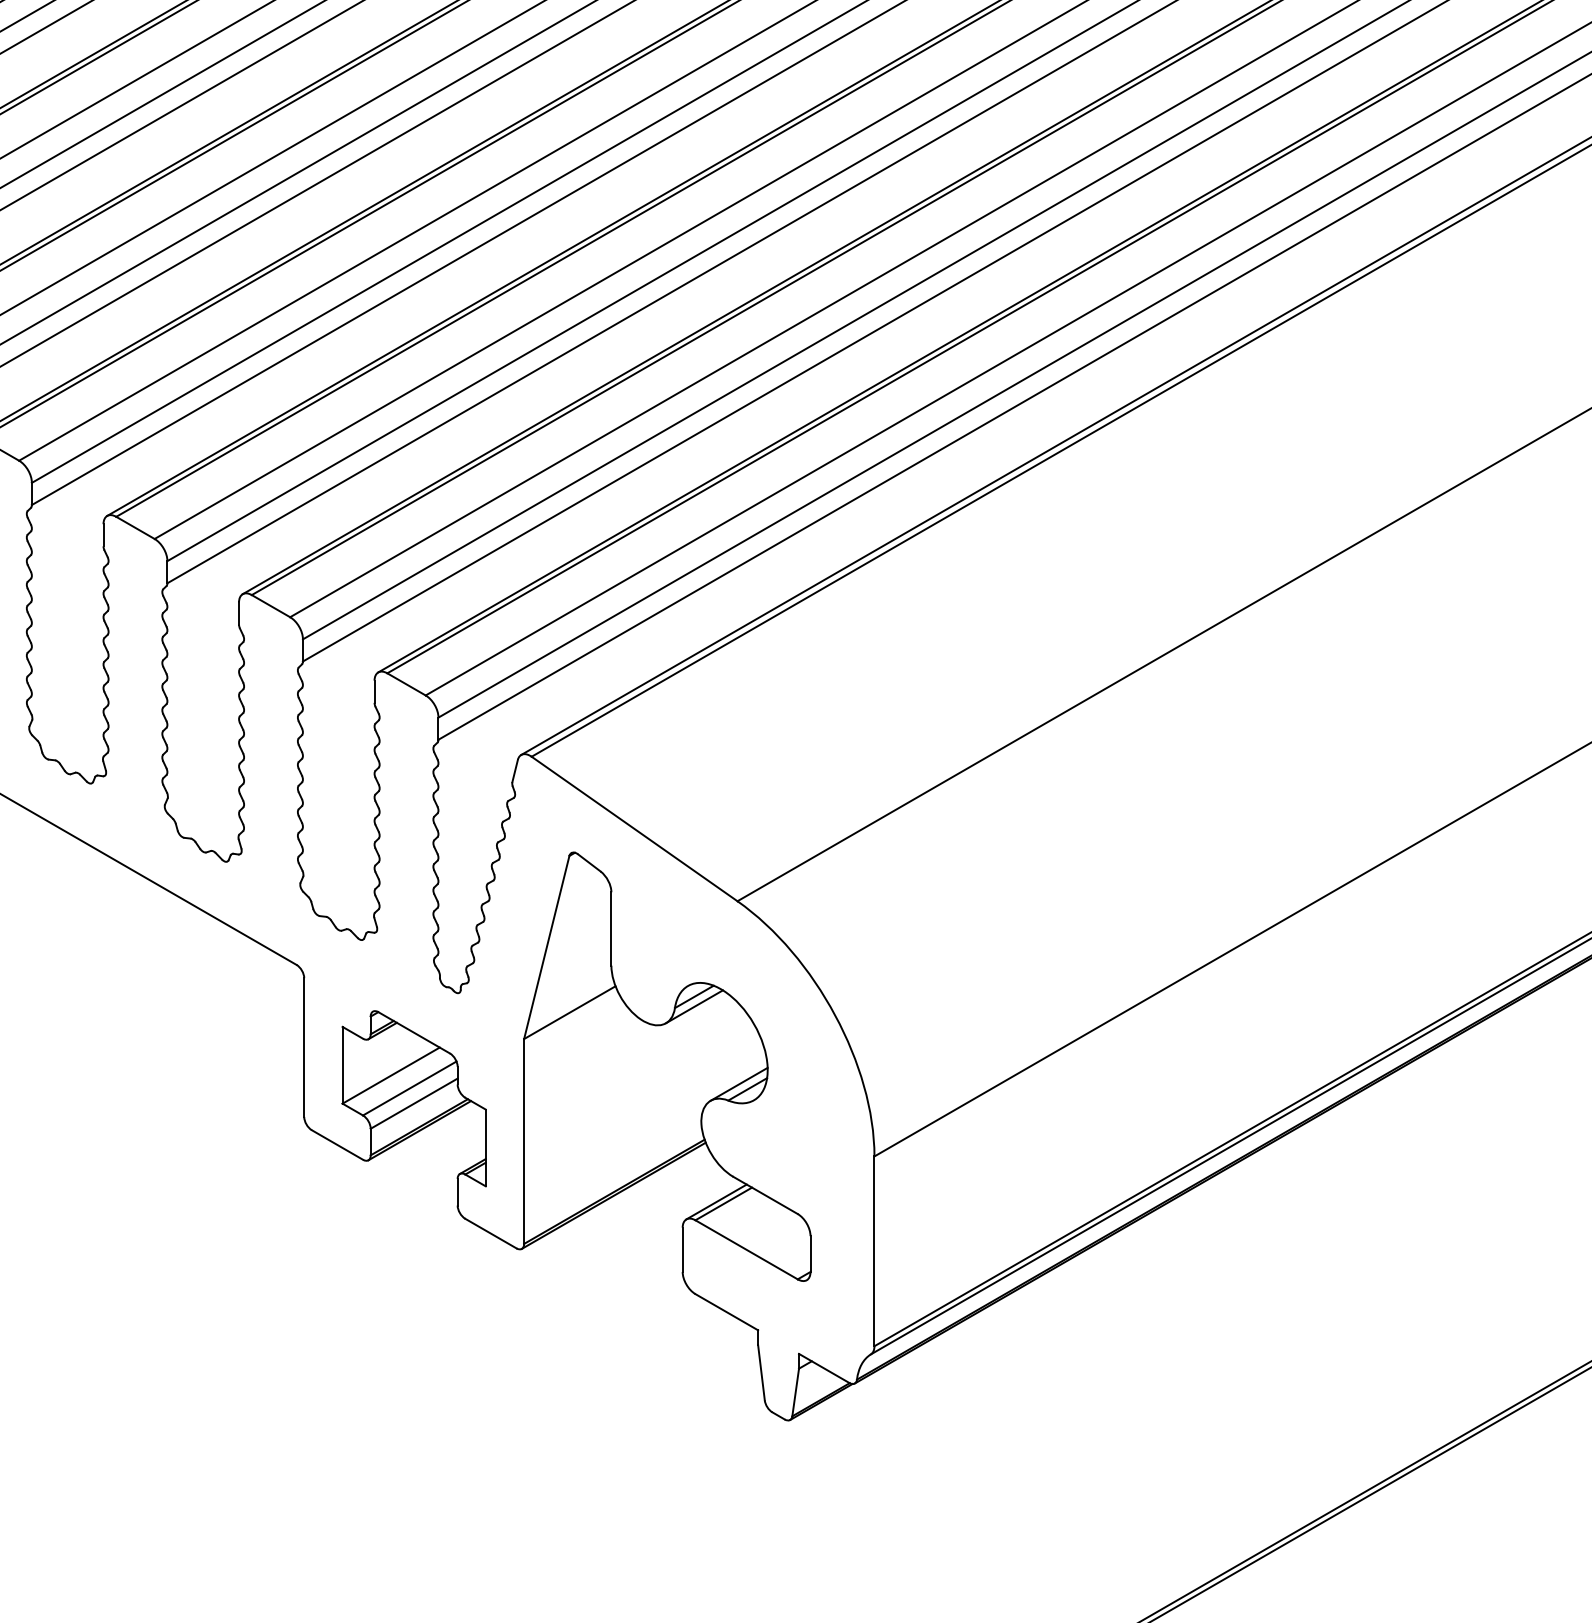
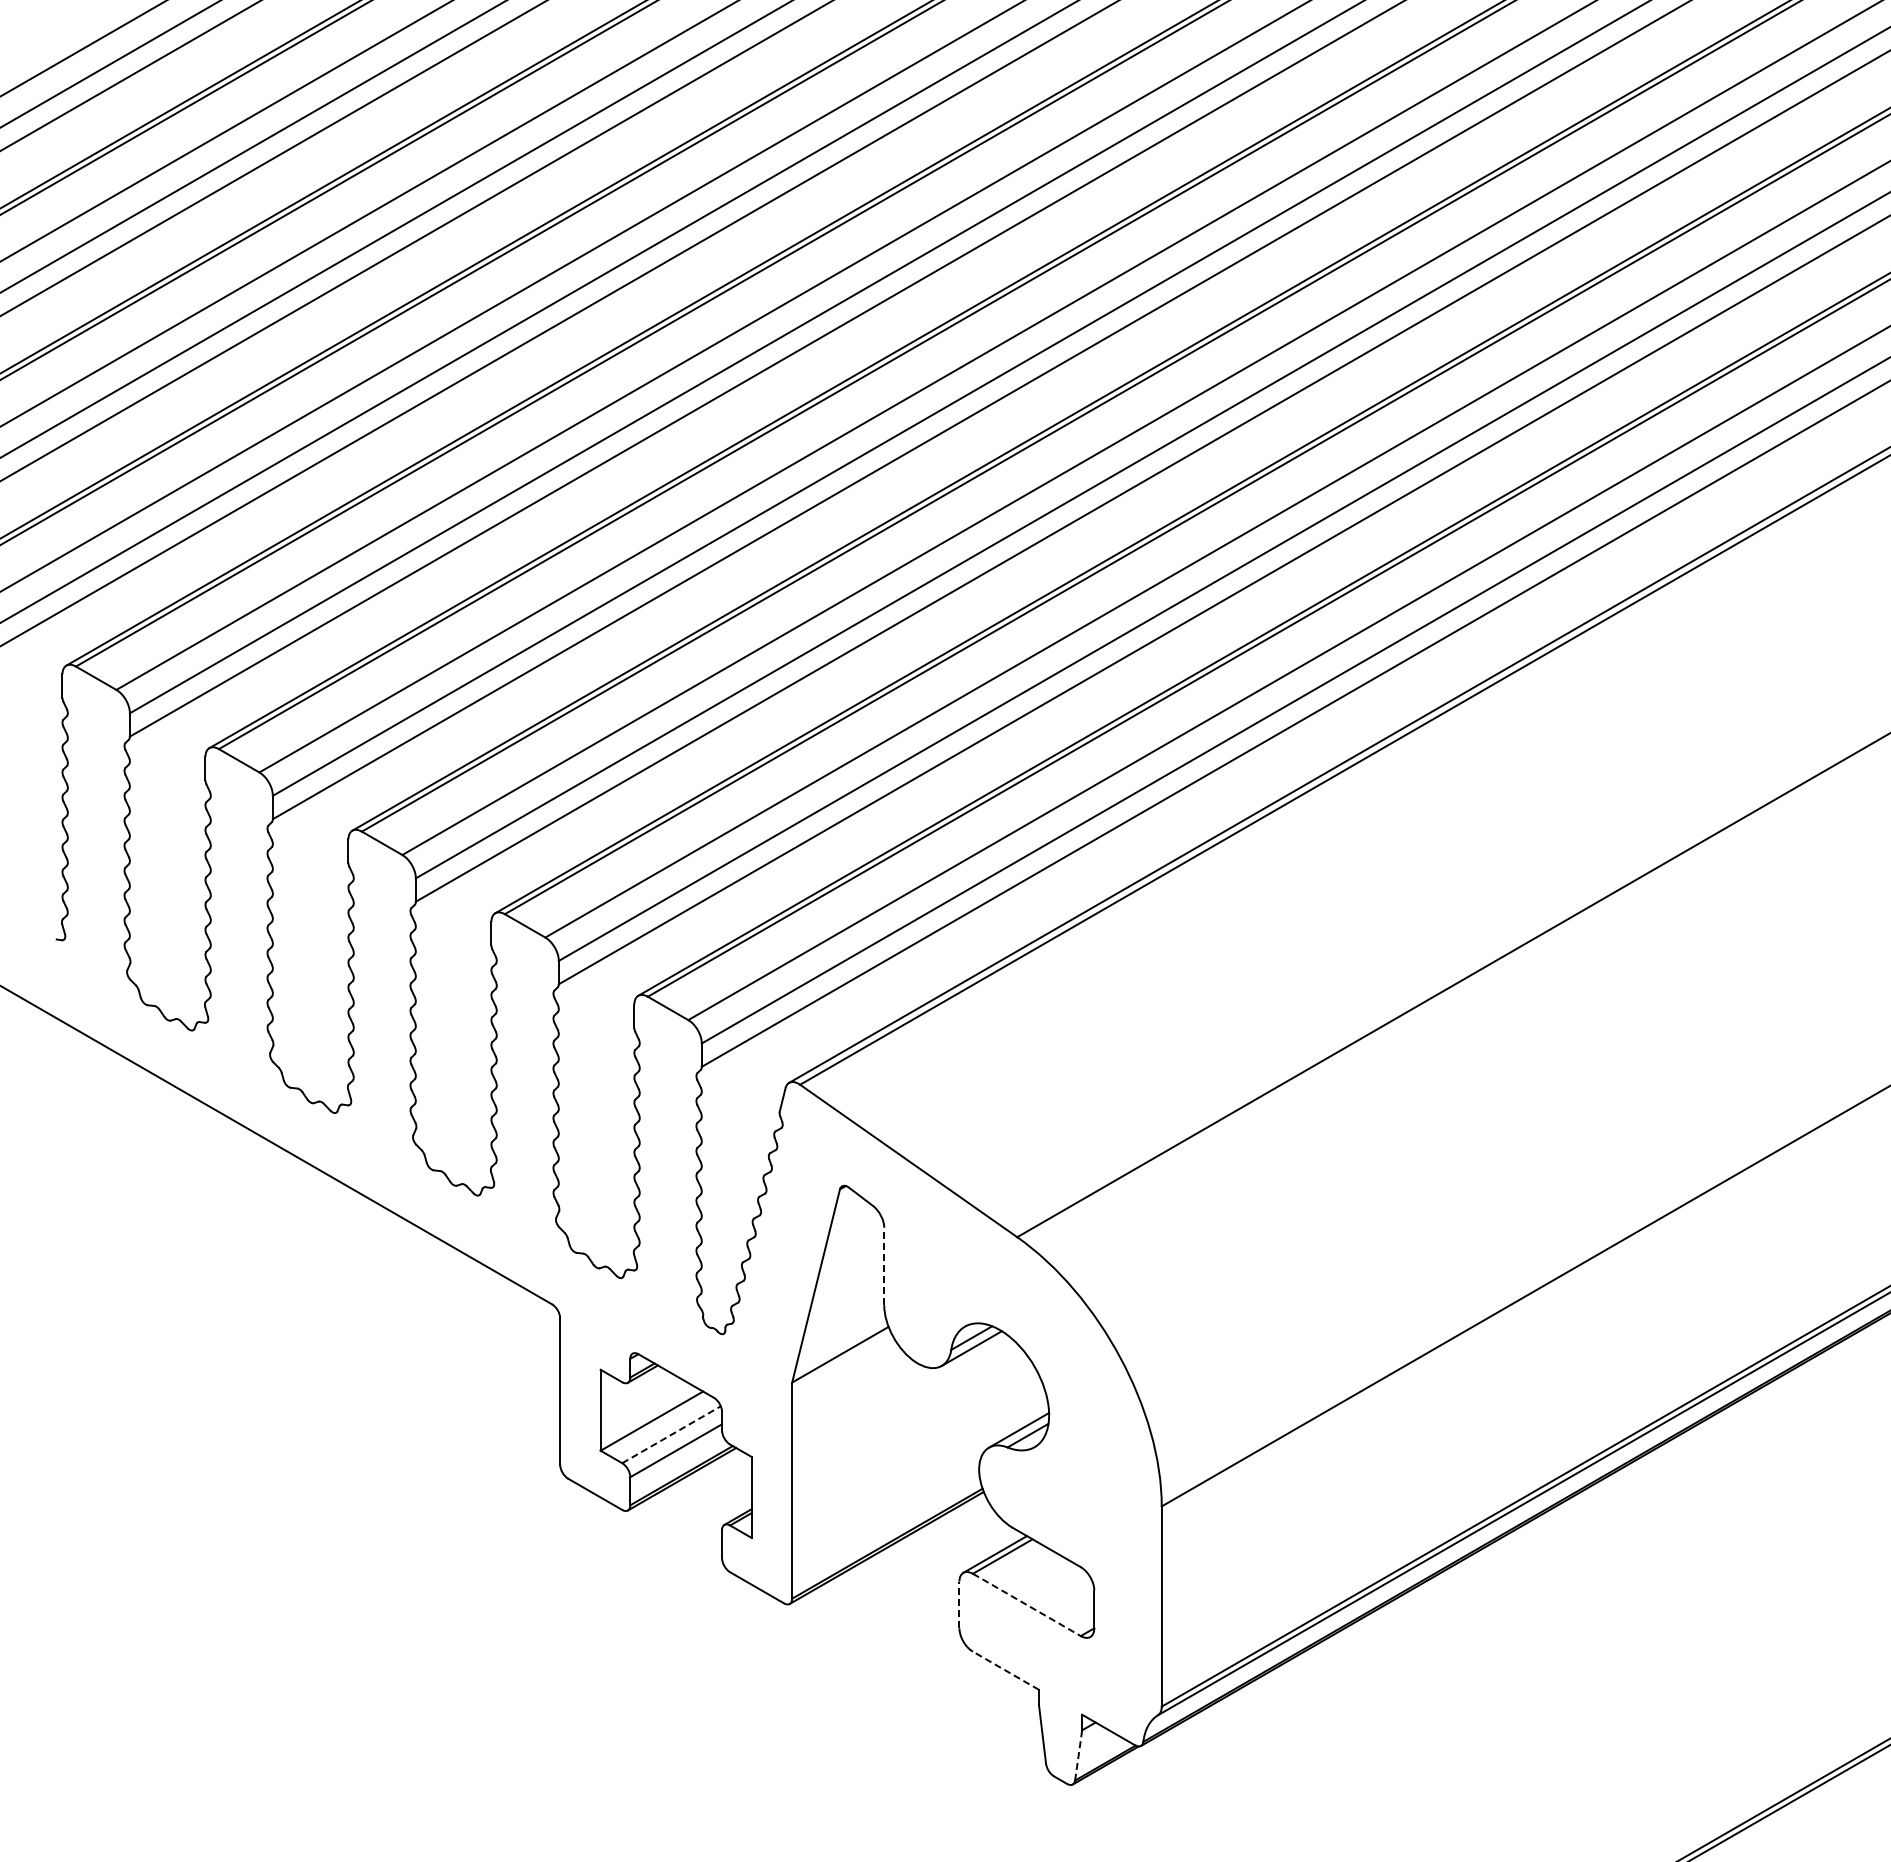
line: (611, 929) -> (884, 1266), solid -> dashed
line: (409, 1088) -> (671, 1434), solid -> dashed
line: (682, 1249) -> (959, 1604), solid -> dashed
line: (747, 1250) -> (1027, 1605), solid -> dashed
line: (726, 1311) -> (1005, 1670), solid -> dashed
line: (795, 1392) -> (1078, 1755), solid -> dashed

